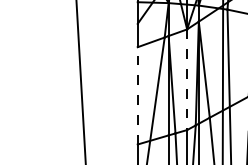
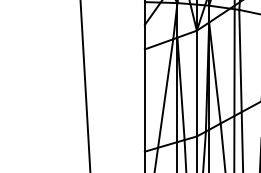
line: (187, 80) -> (197, 84), dashed -> solid
line: (137, 95) -> (144, 100), dashed -> solid

